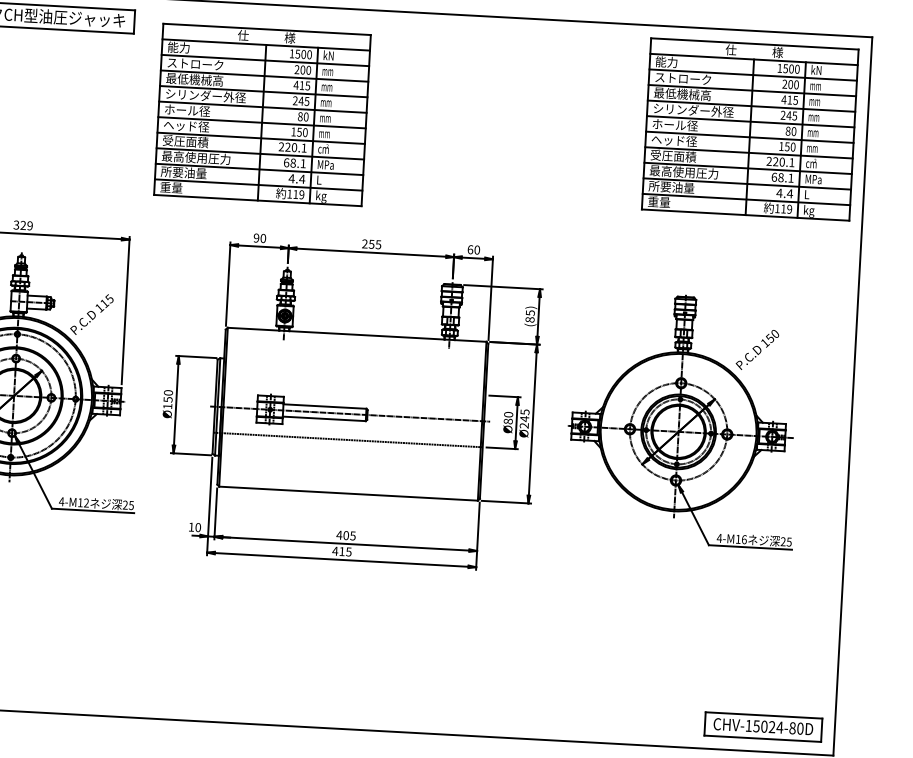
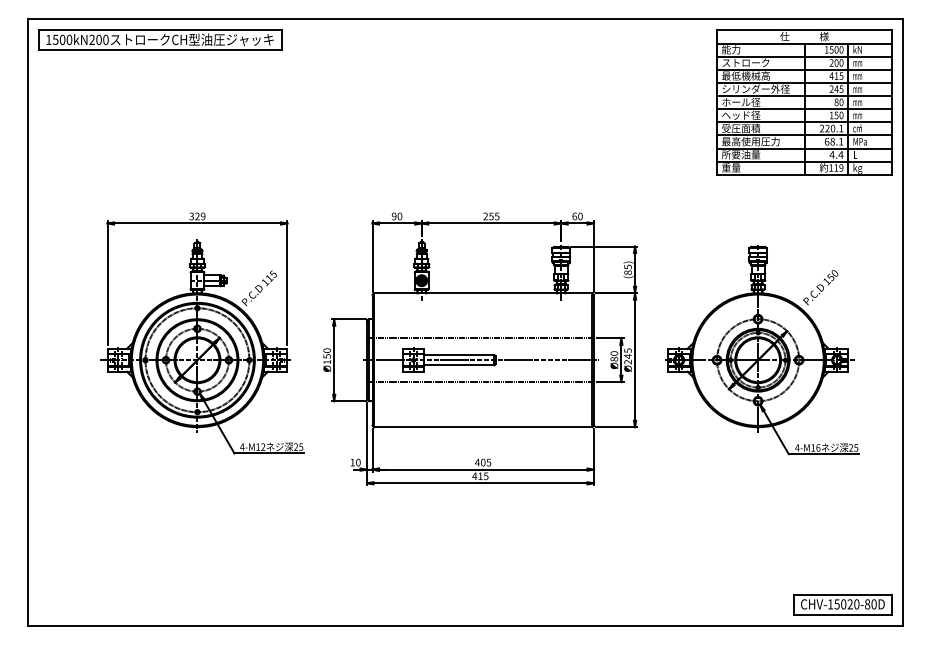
part: (262, 114) -> (393, 112), removed
line: (350, 388) -> (480, 338), added
text: (779, 727) -> (856, 604), CHV-15024-80D -> CHV-15020-80D

